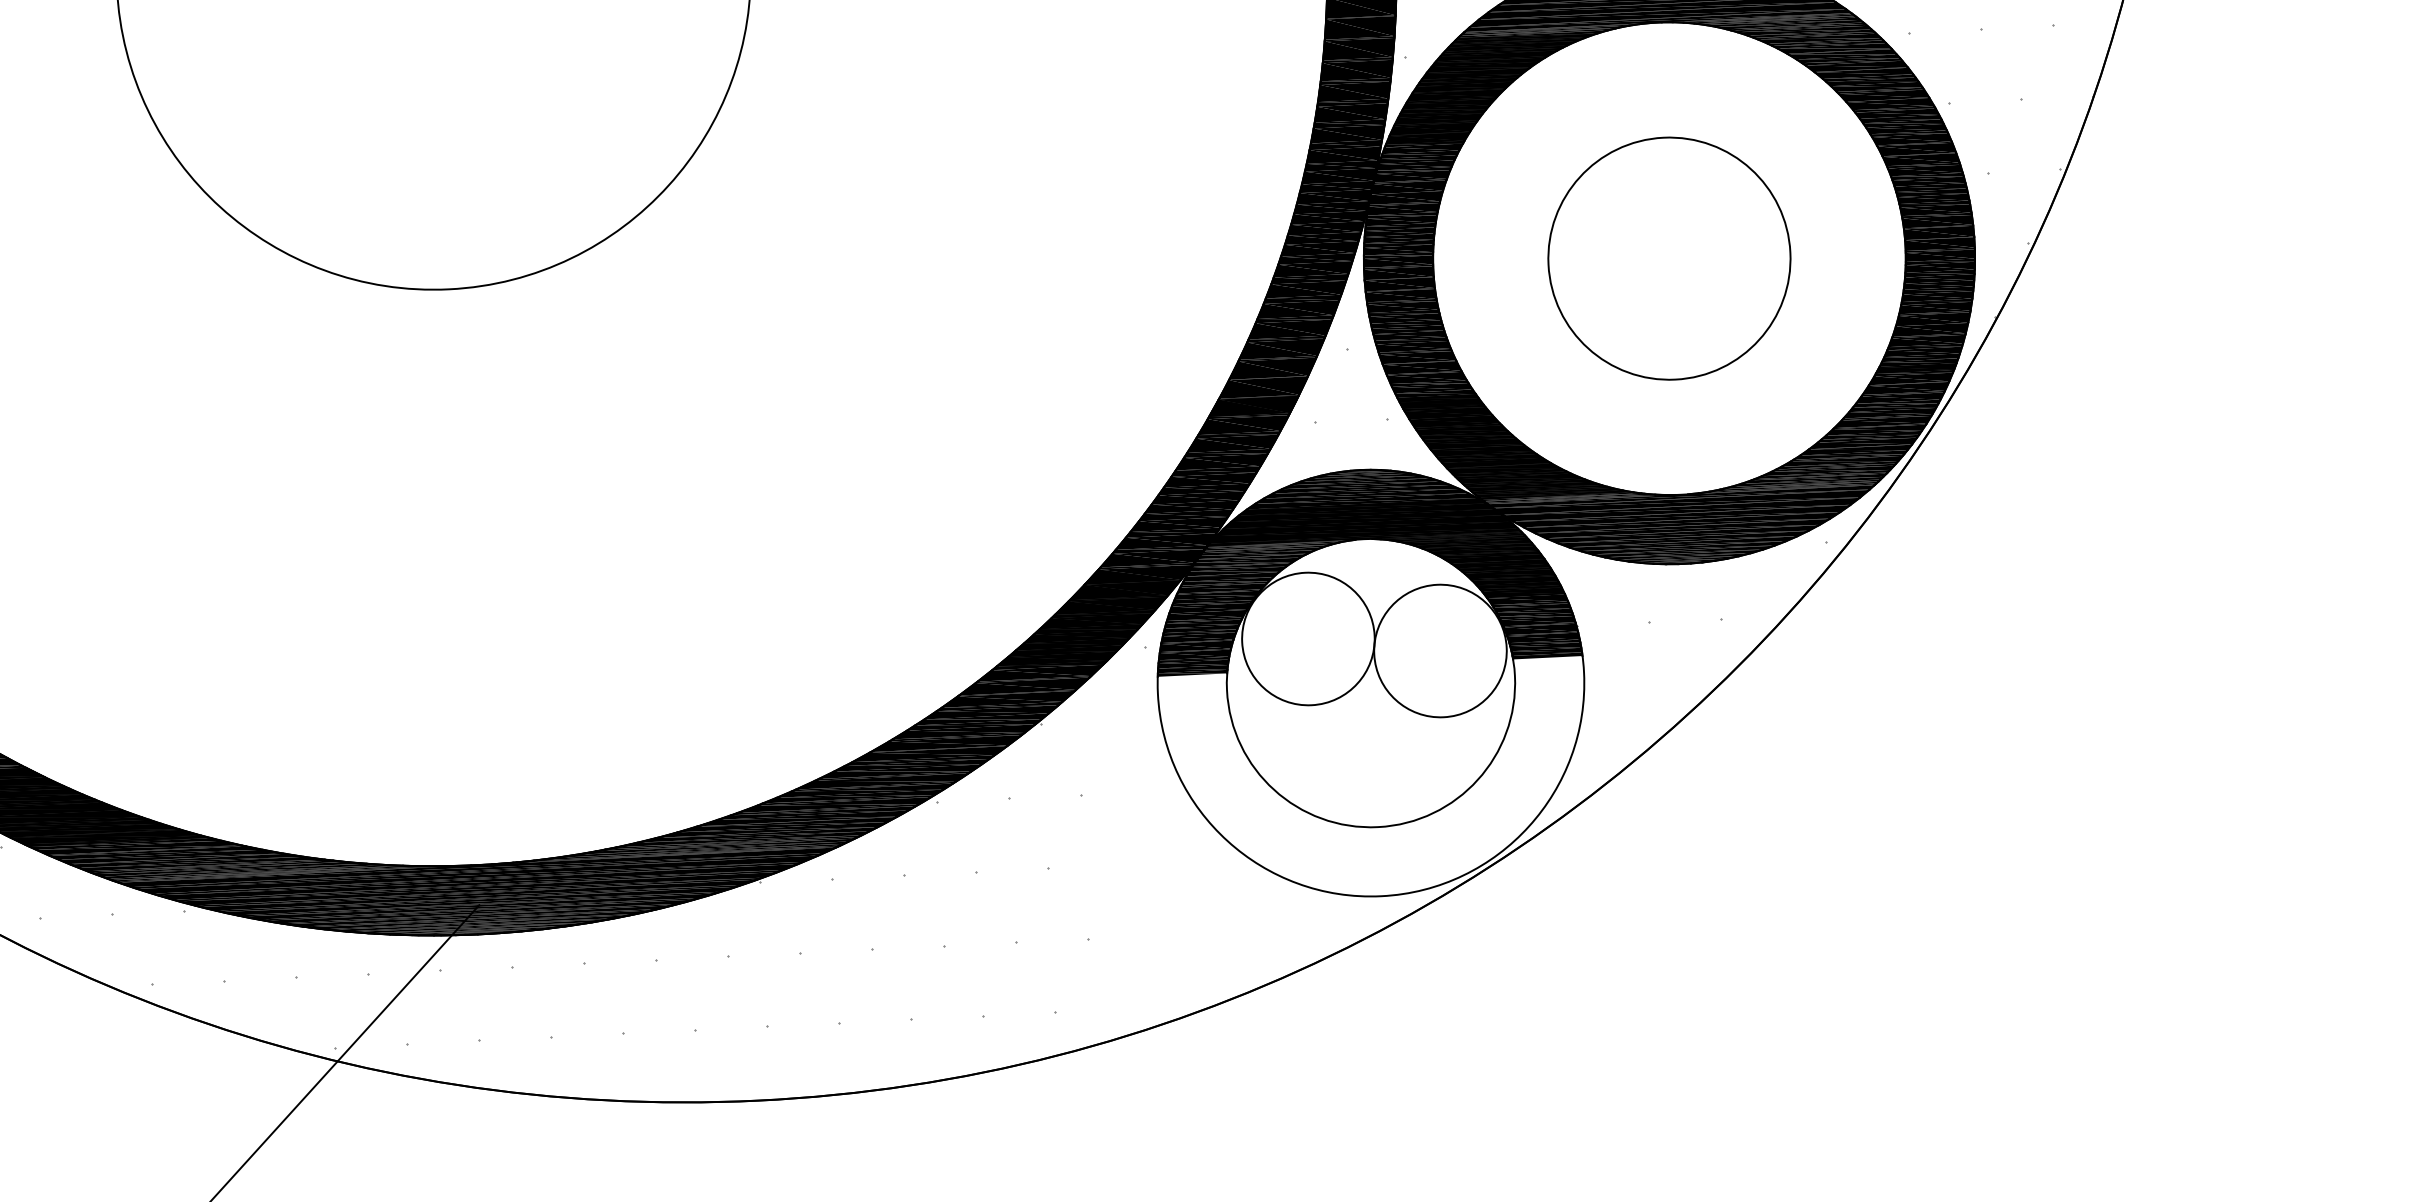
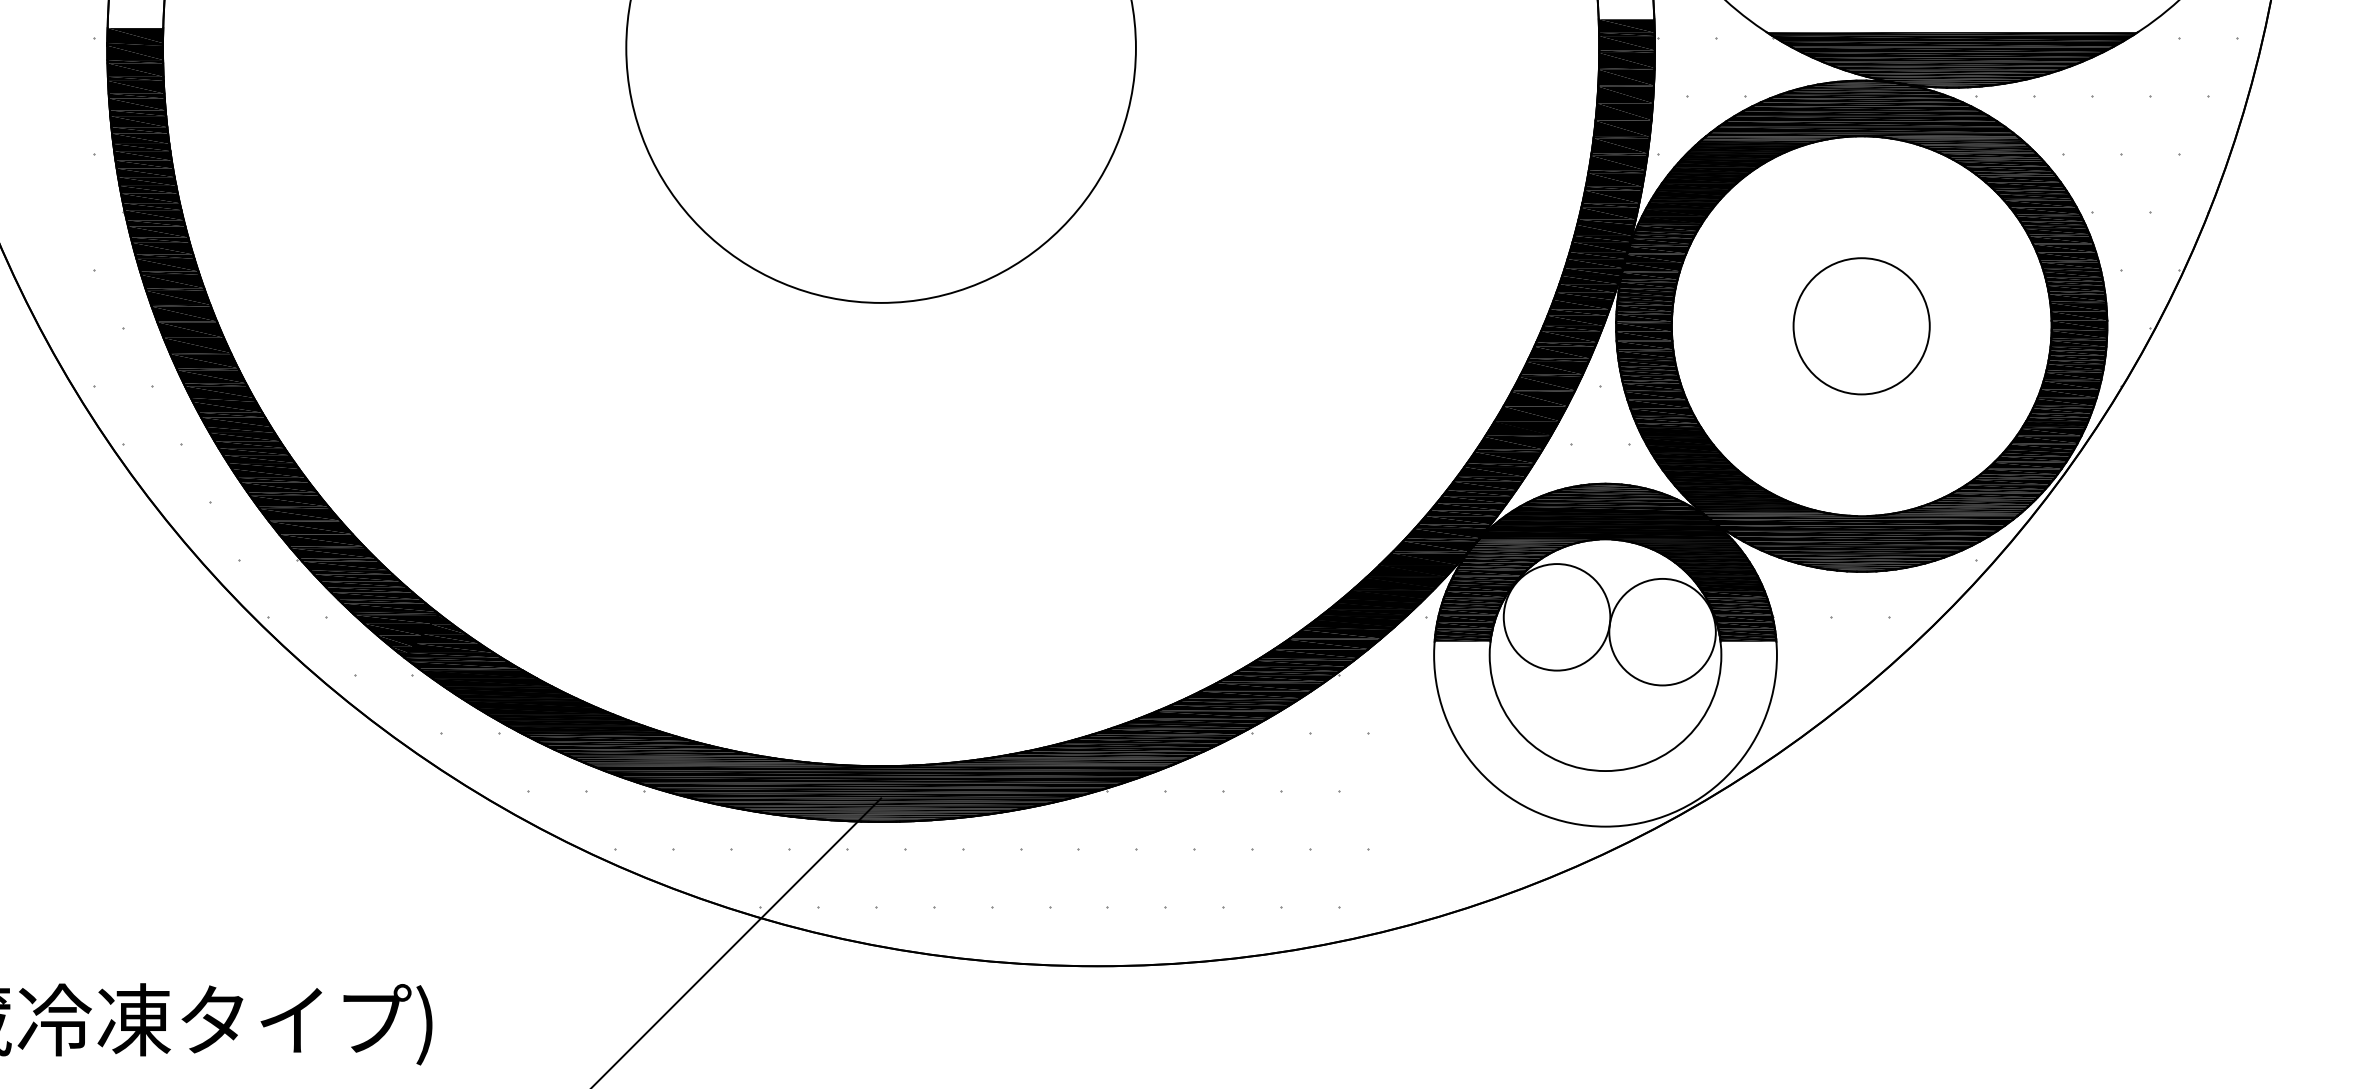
circle: (1669, 259) -> (1861, 326), size x0.7

